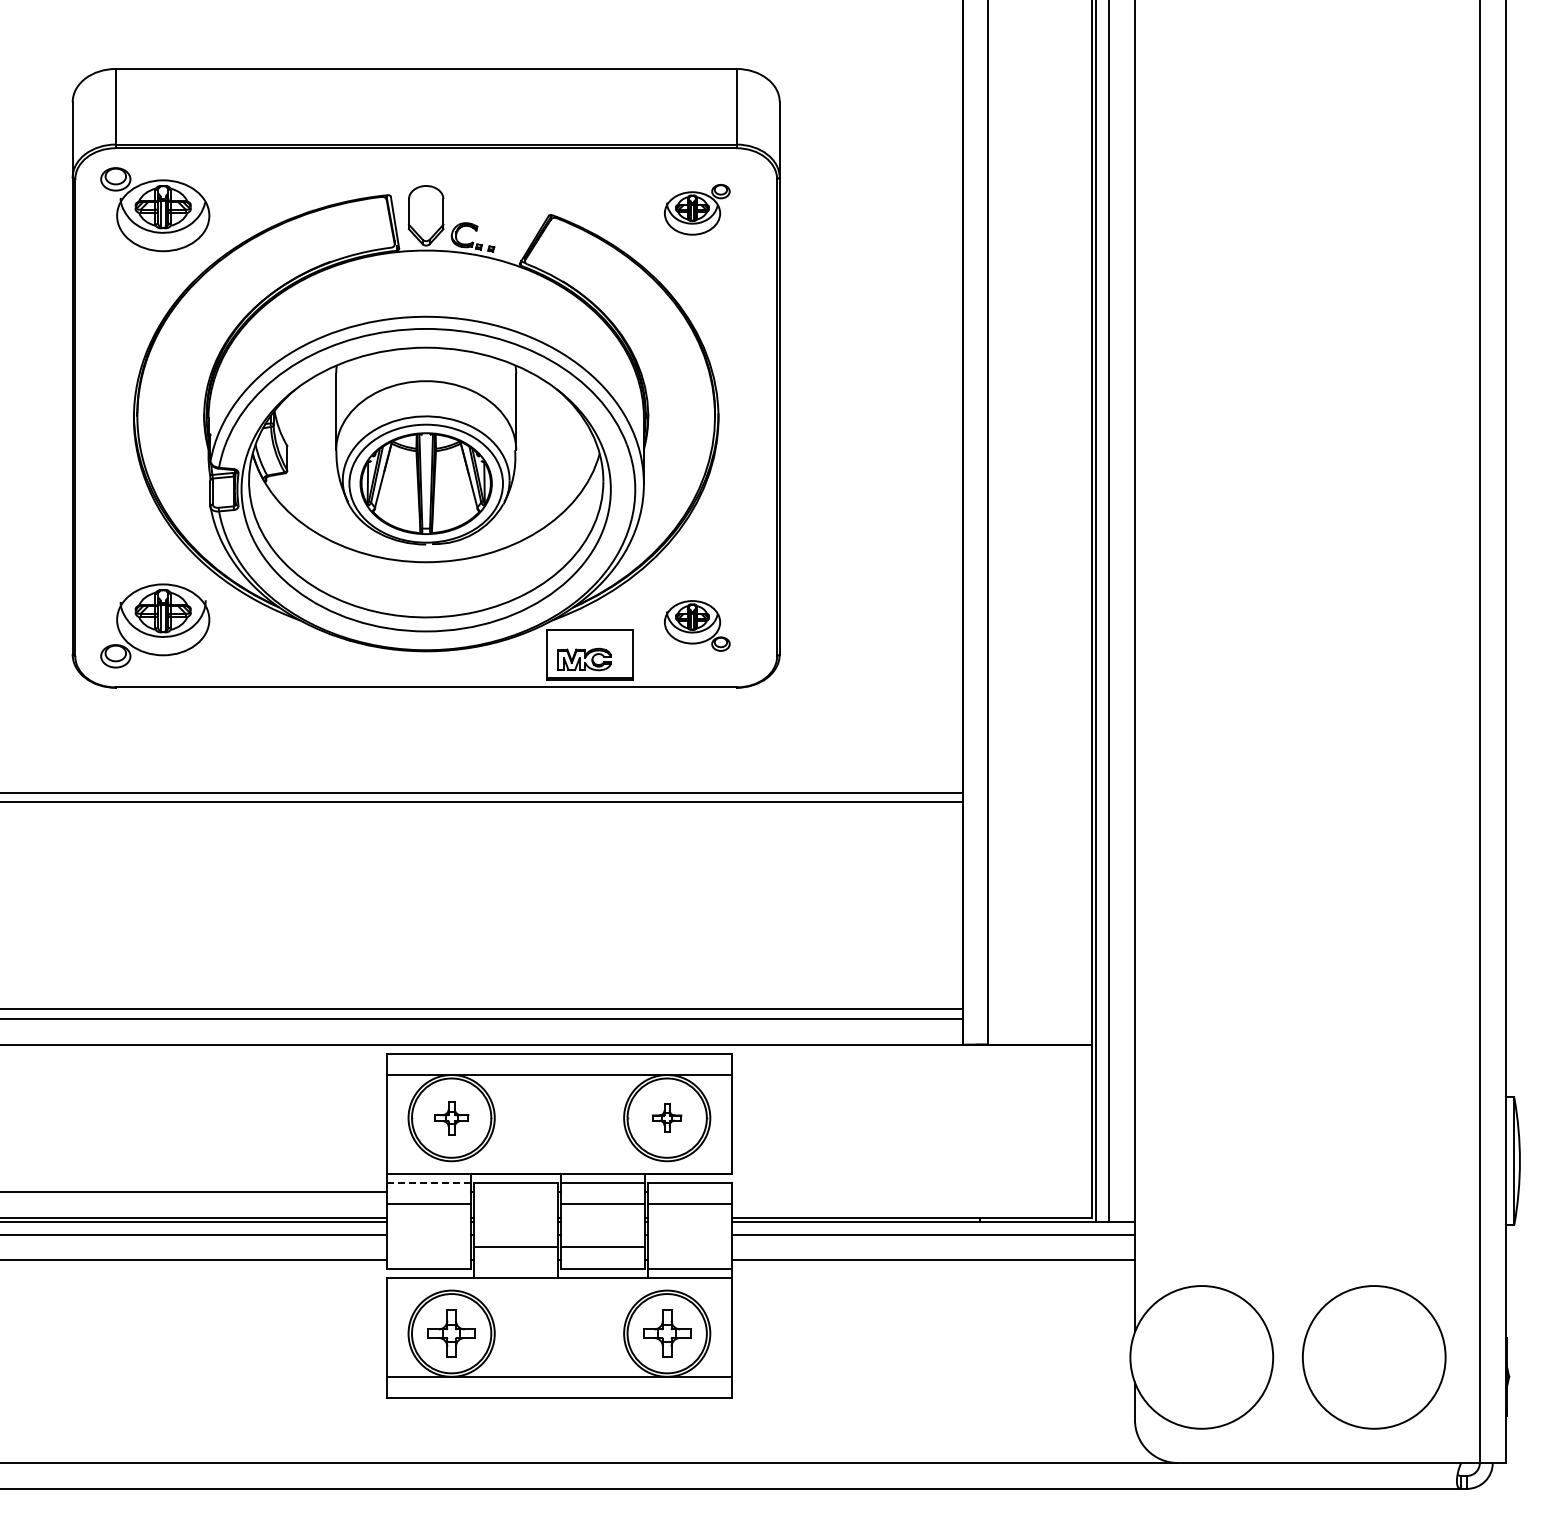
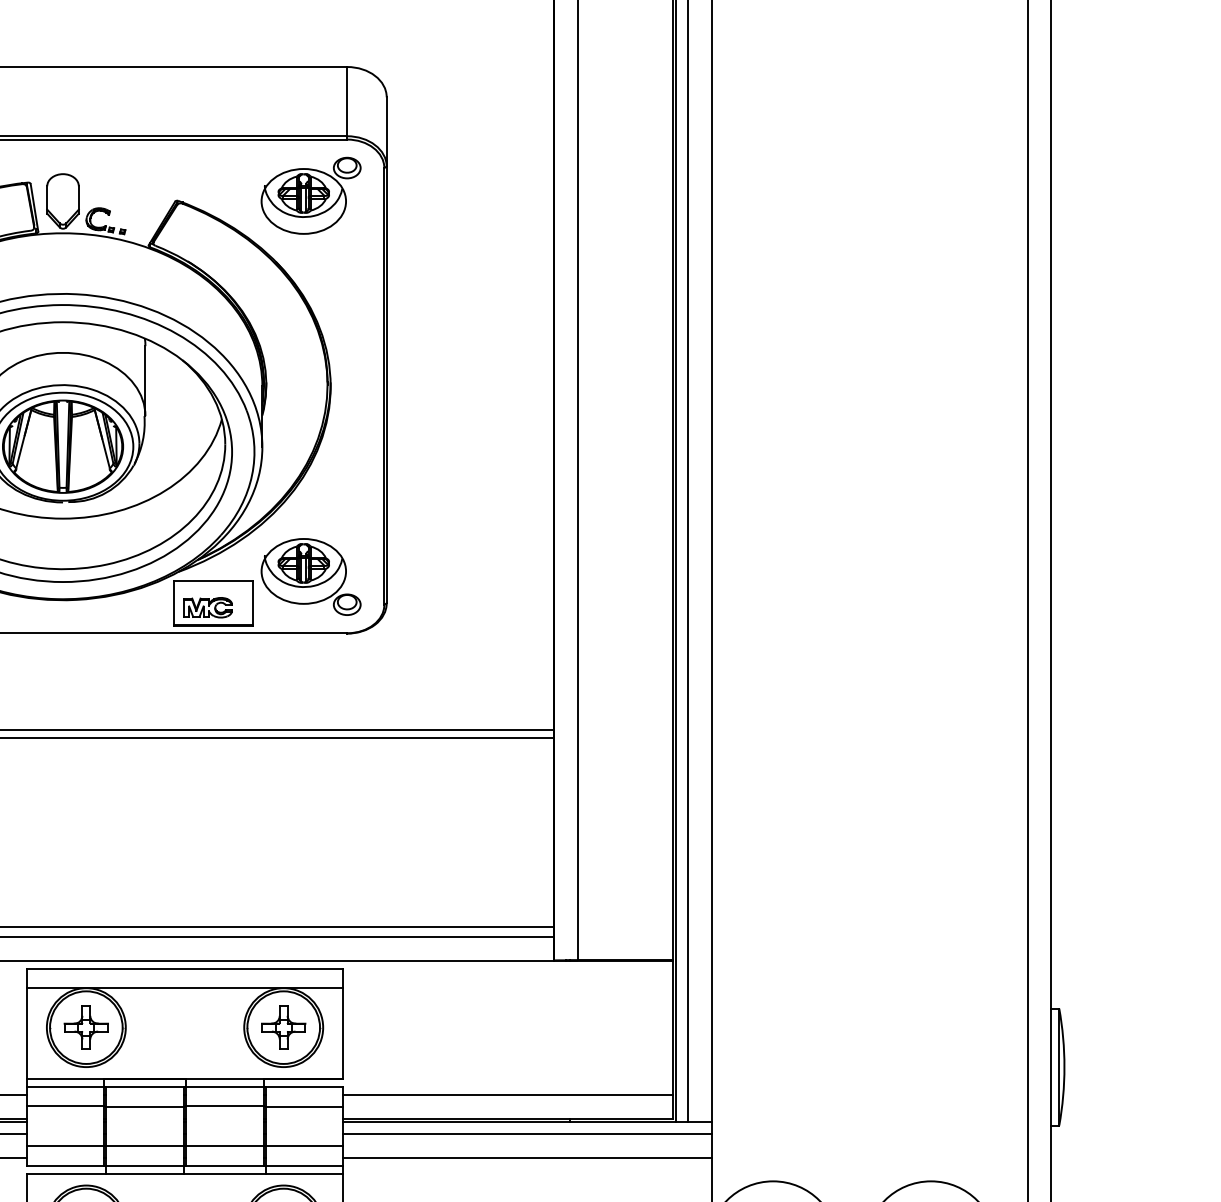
part: (697, 209) -> (311, 195), size x1.67
part: (697, 625) -> (311, 576), size x1.67
part: (451, 1117) -> (86, 1027), size x1.43
part: (666, 1117) -> (283, 1027), size x1.67
line: (429, 1182) -> (66, 1086), dashed -> solid
line: (911, 1191) -> (507, 1094), added
line: (515, 1204) -> (144, 1106), added
line: (429, 1247) -> (66, 1146), added
line: (689, 1247) -> (304, 1146), added
line: (515, 1269) -> (144, 1166), added

